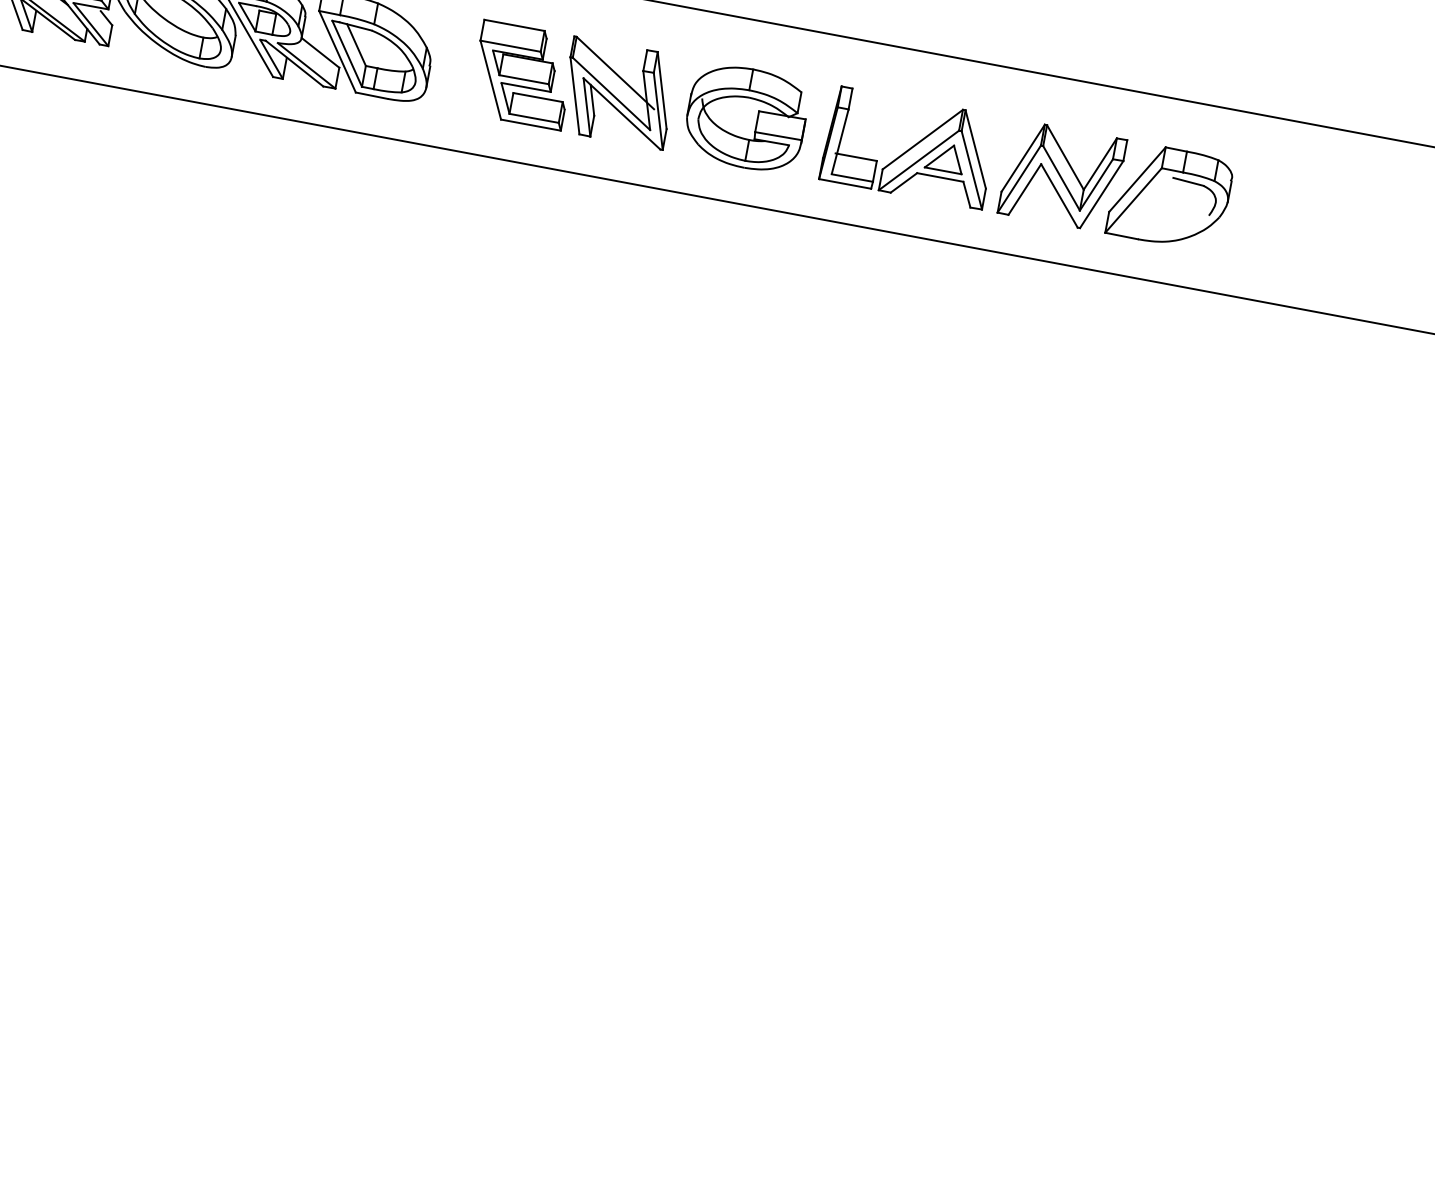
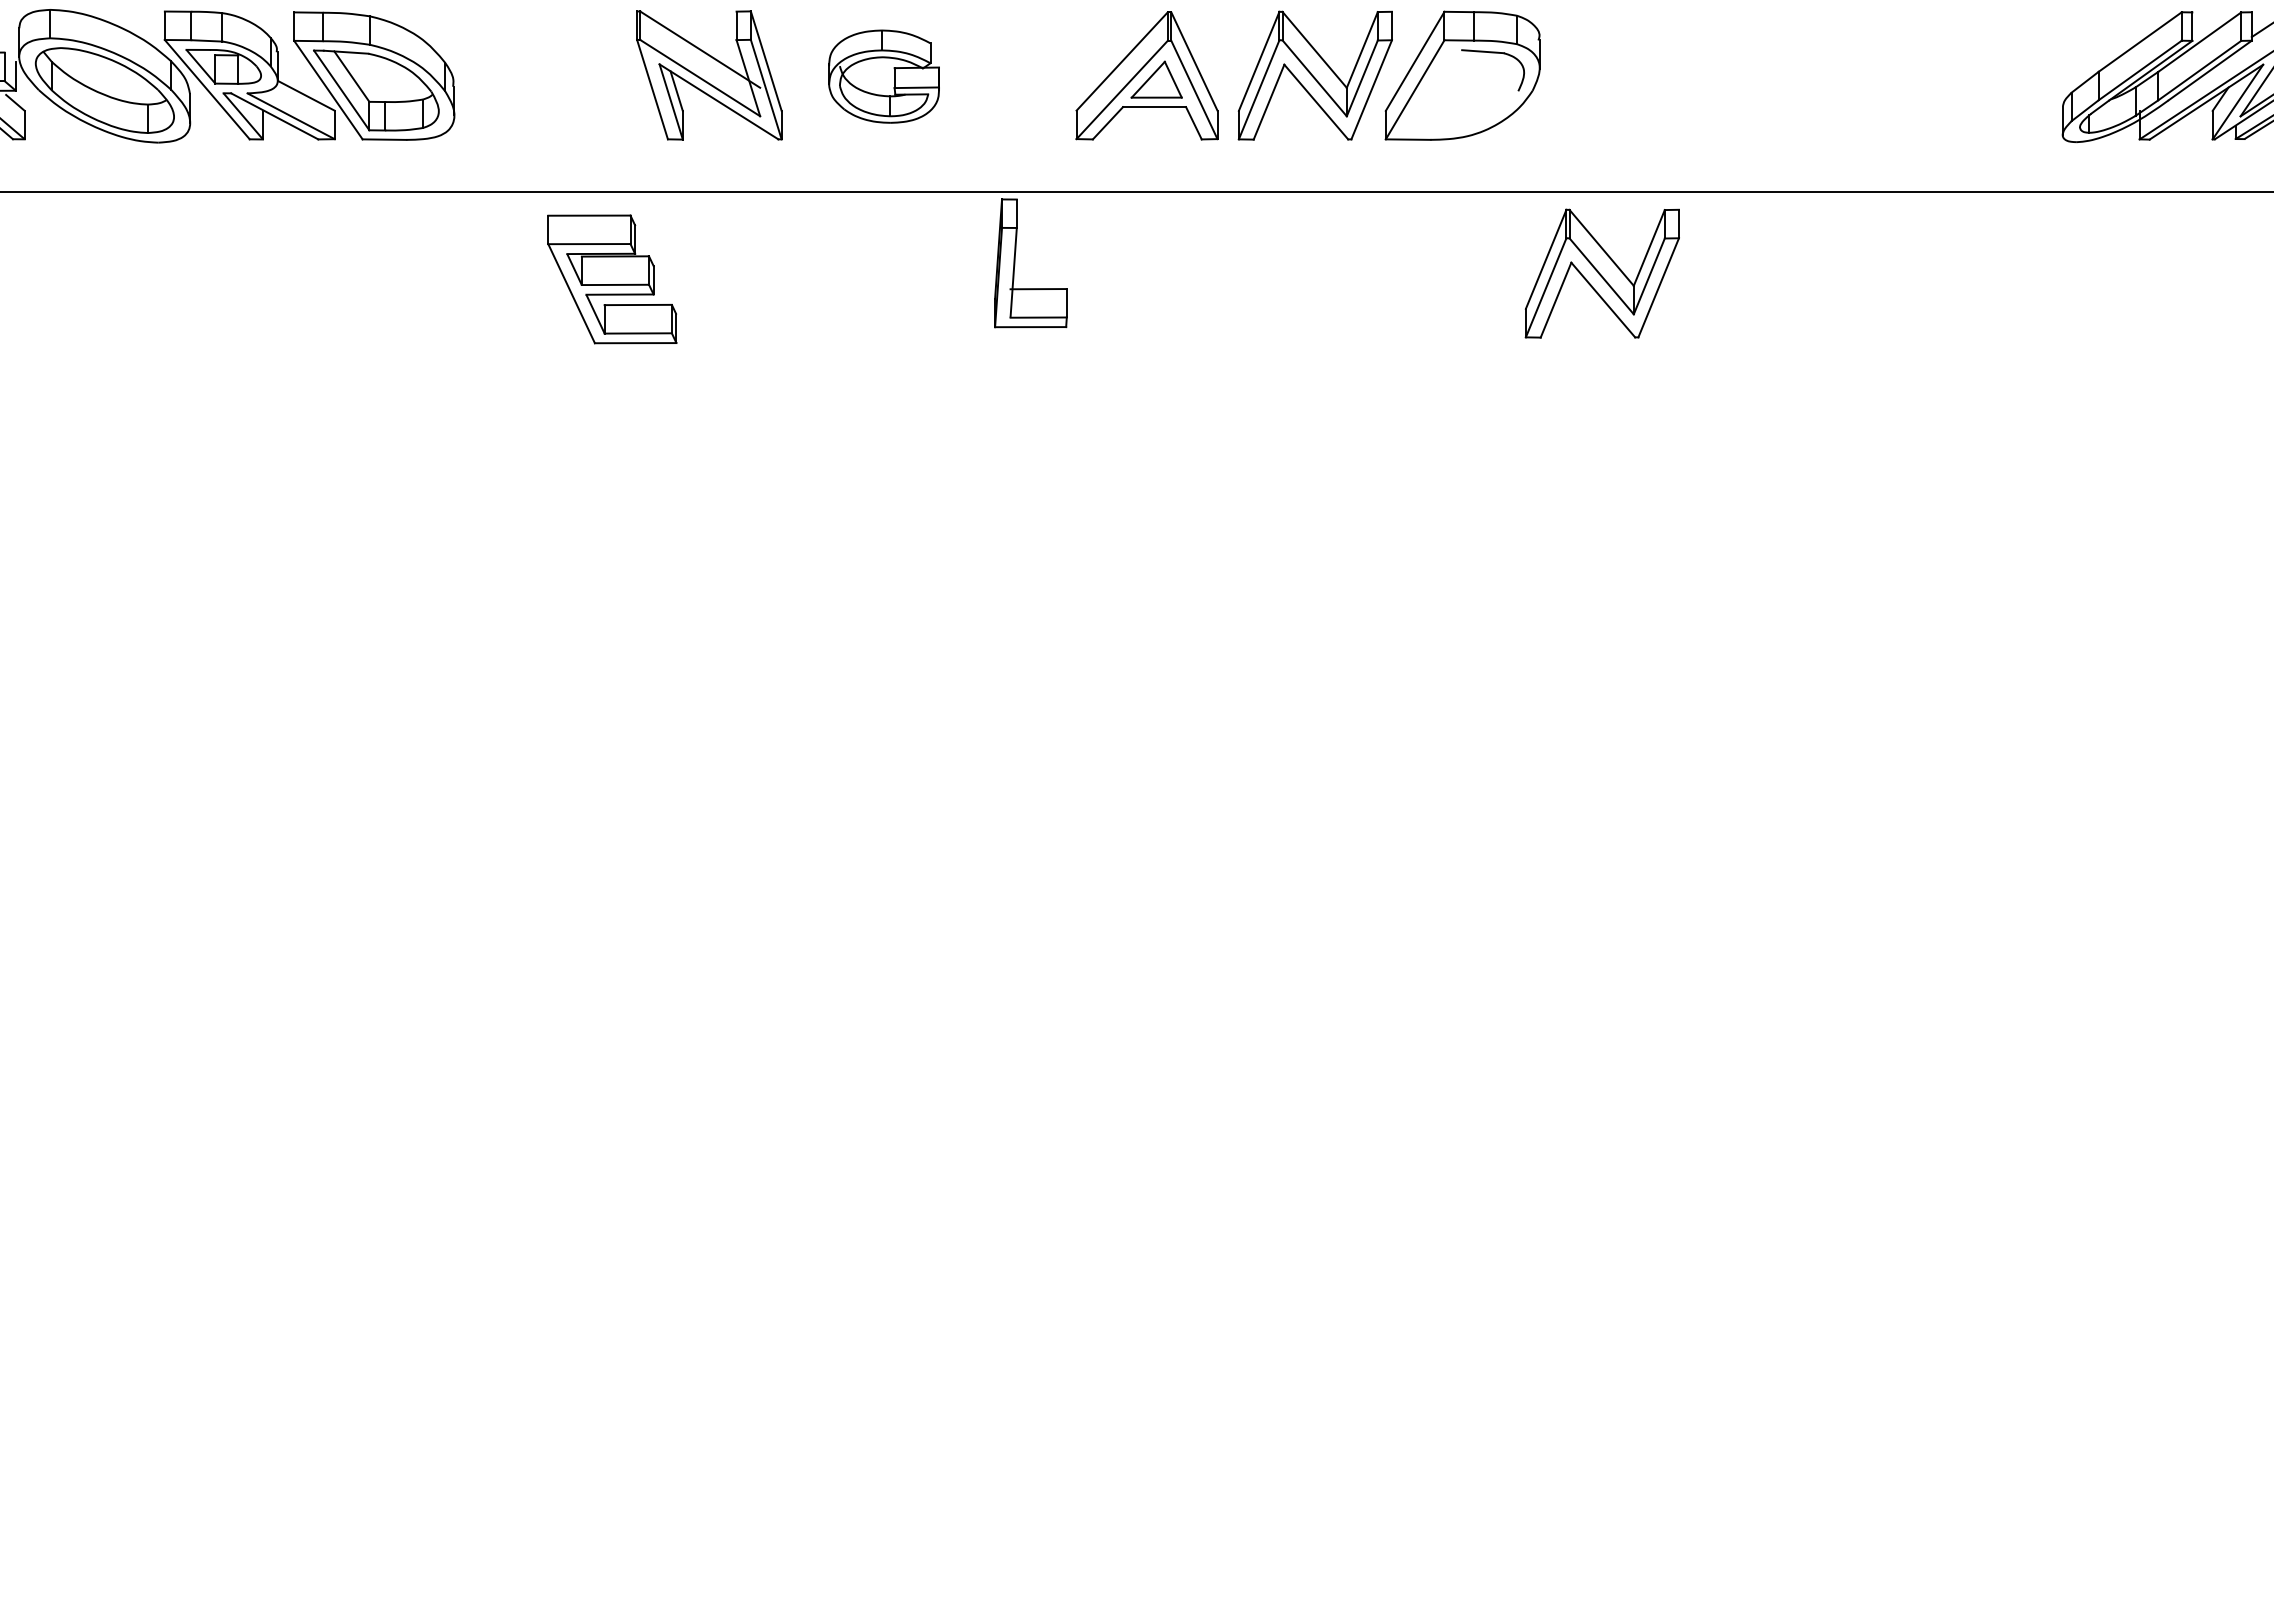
part: (522, 75) -> (612, 279), moved
part: (745, 117) -> (883, 76), size x0.7
part: (842, 135) -> (1015, 263), moved
part: (1244, 360) -> (1601, 273), added

